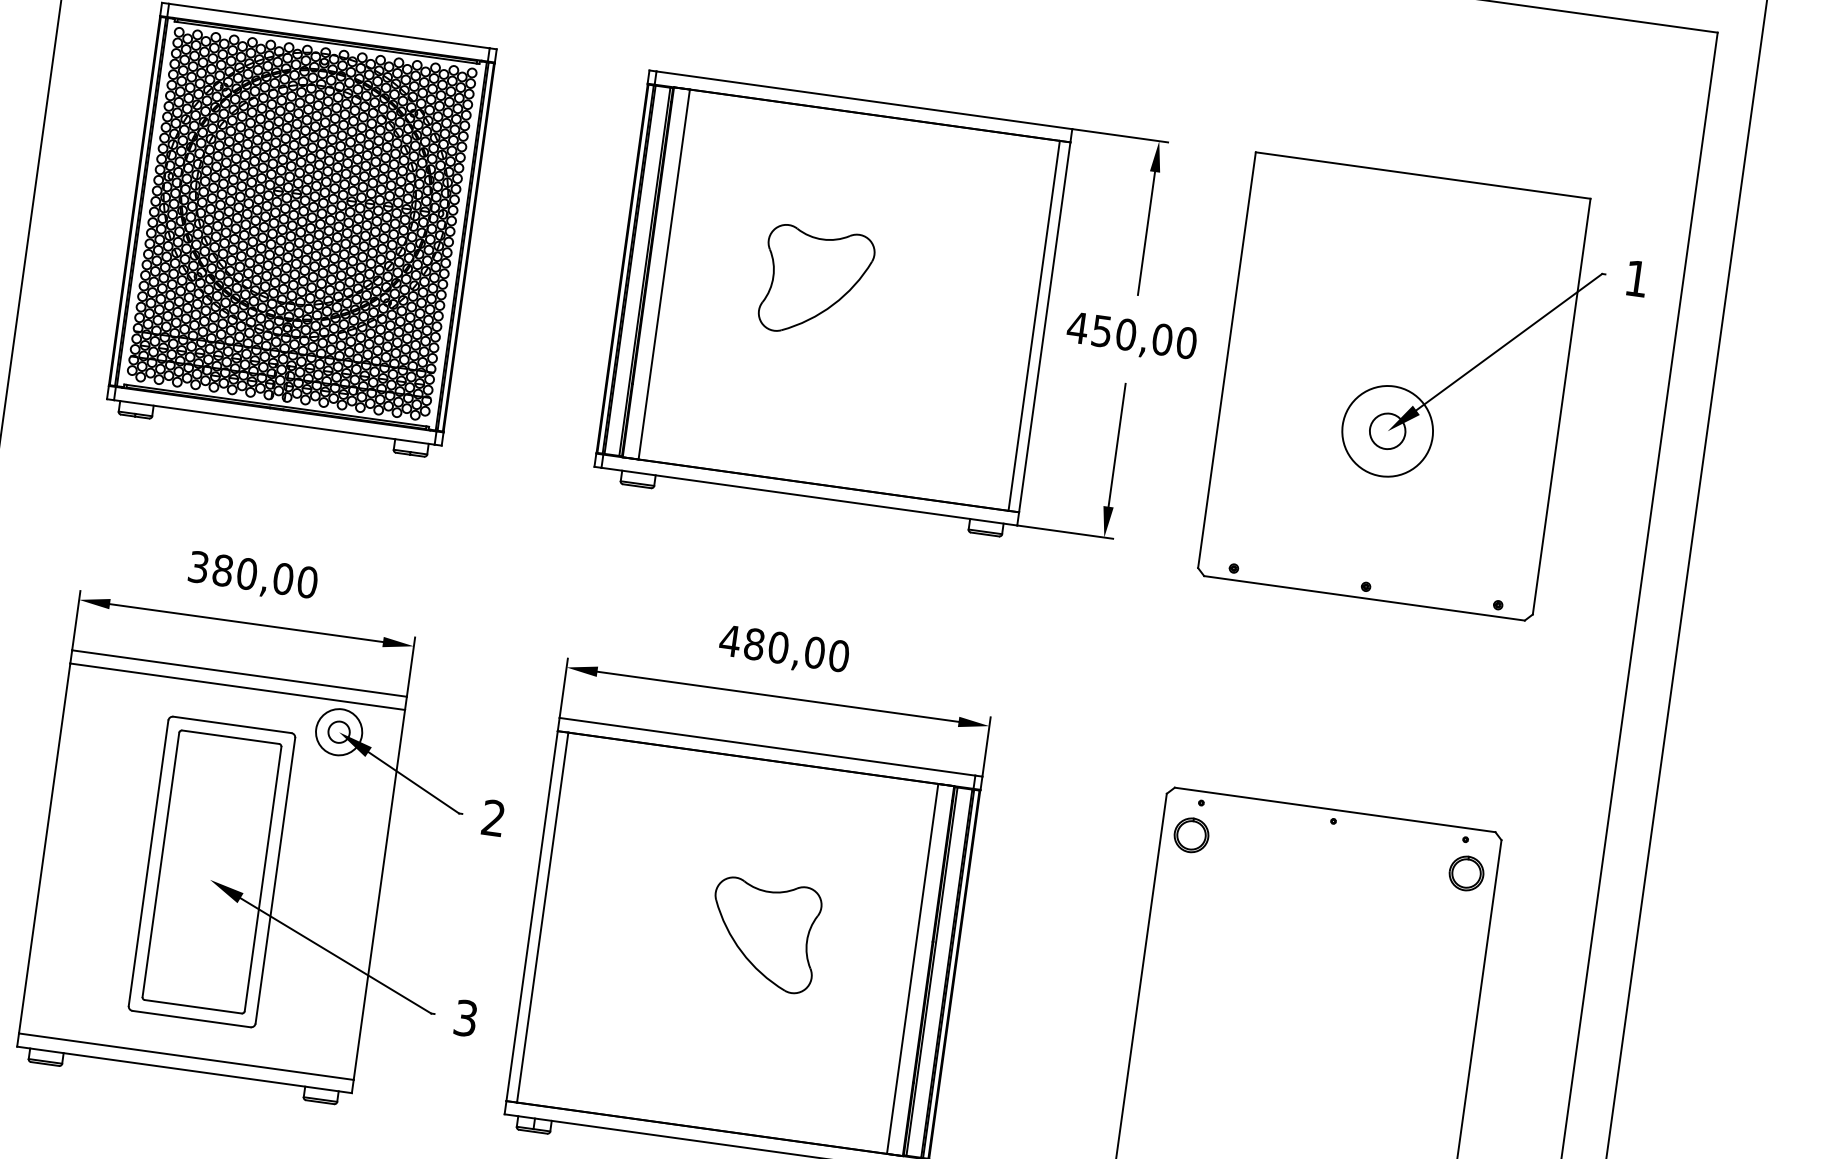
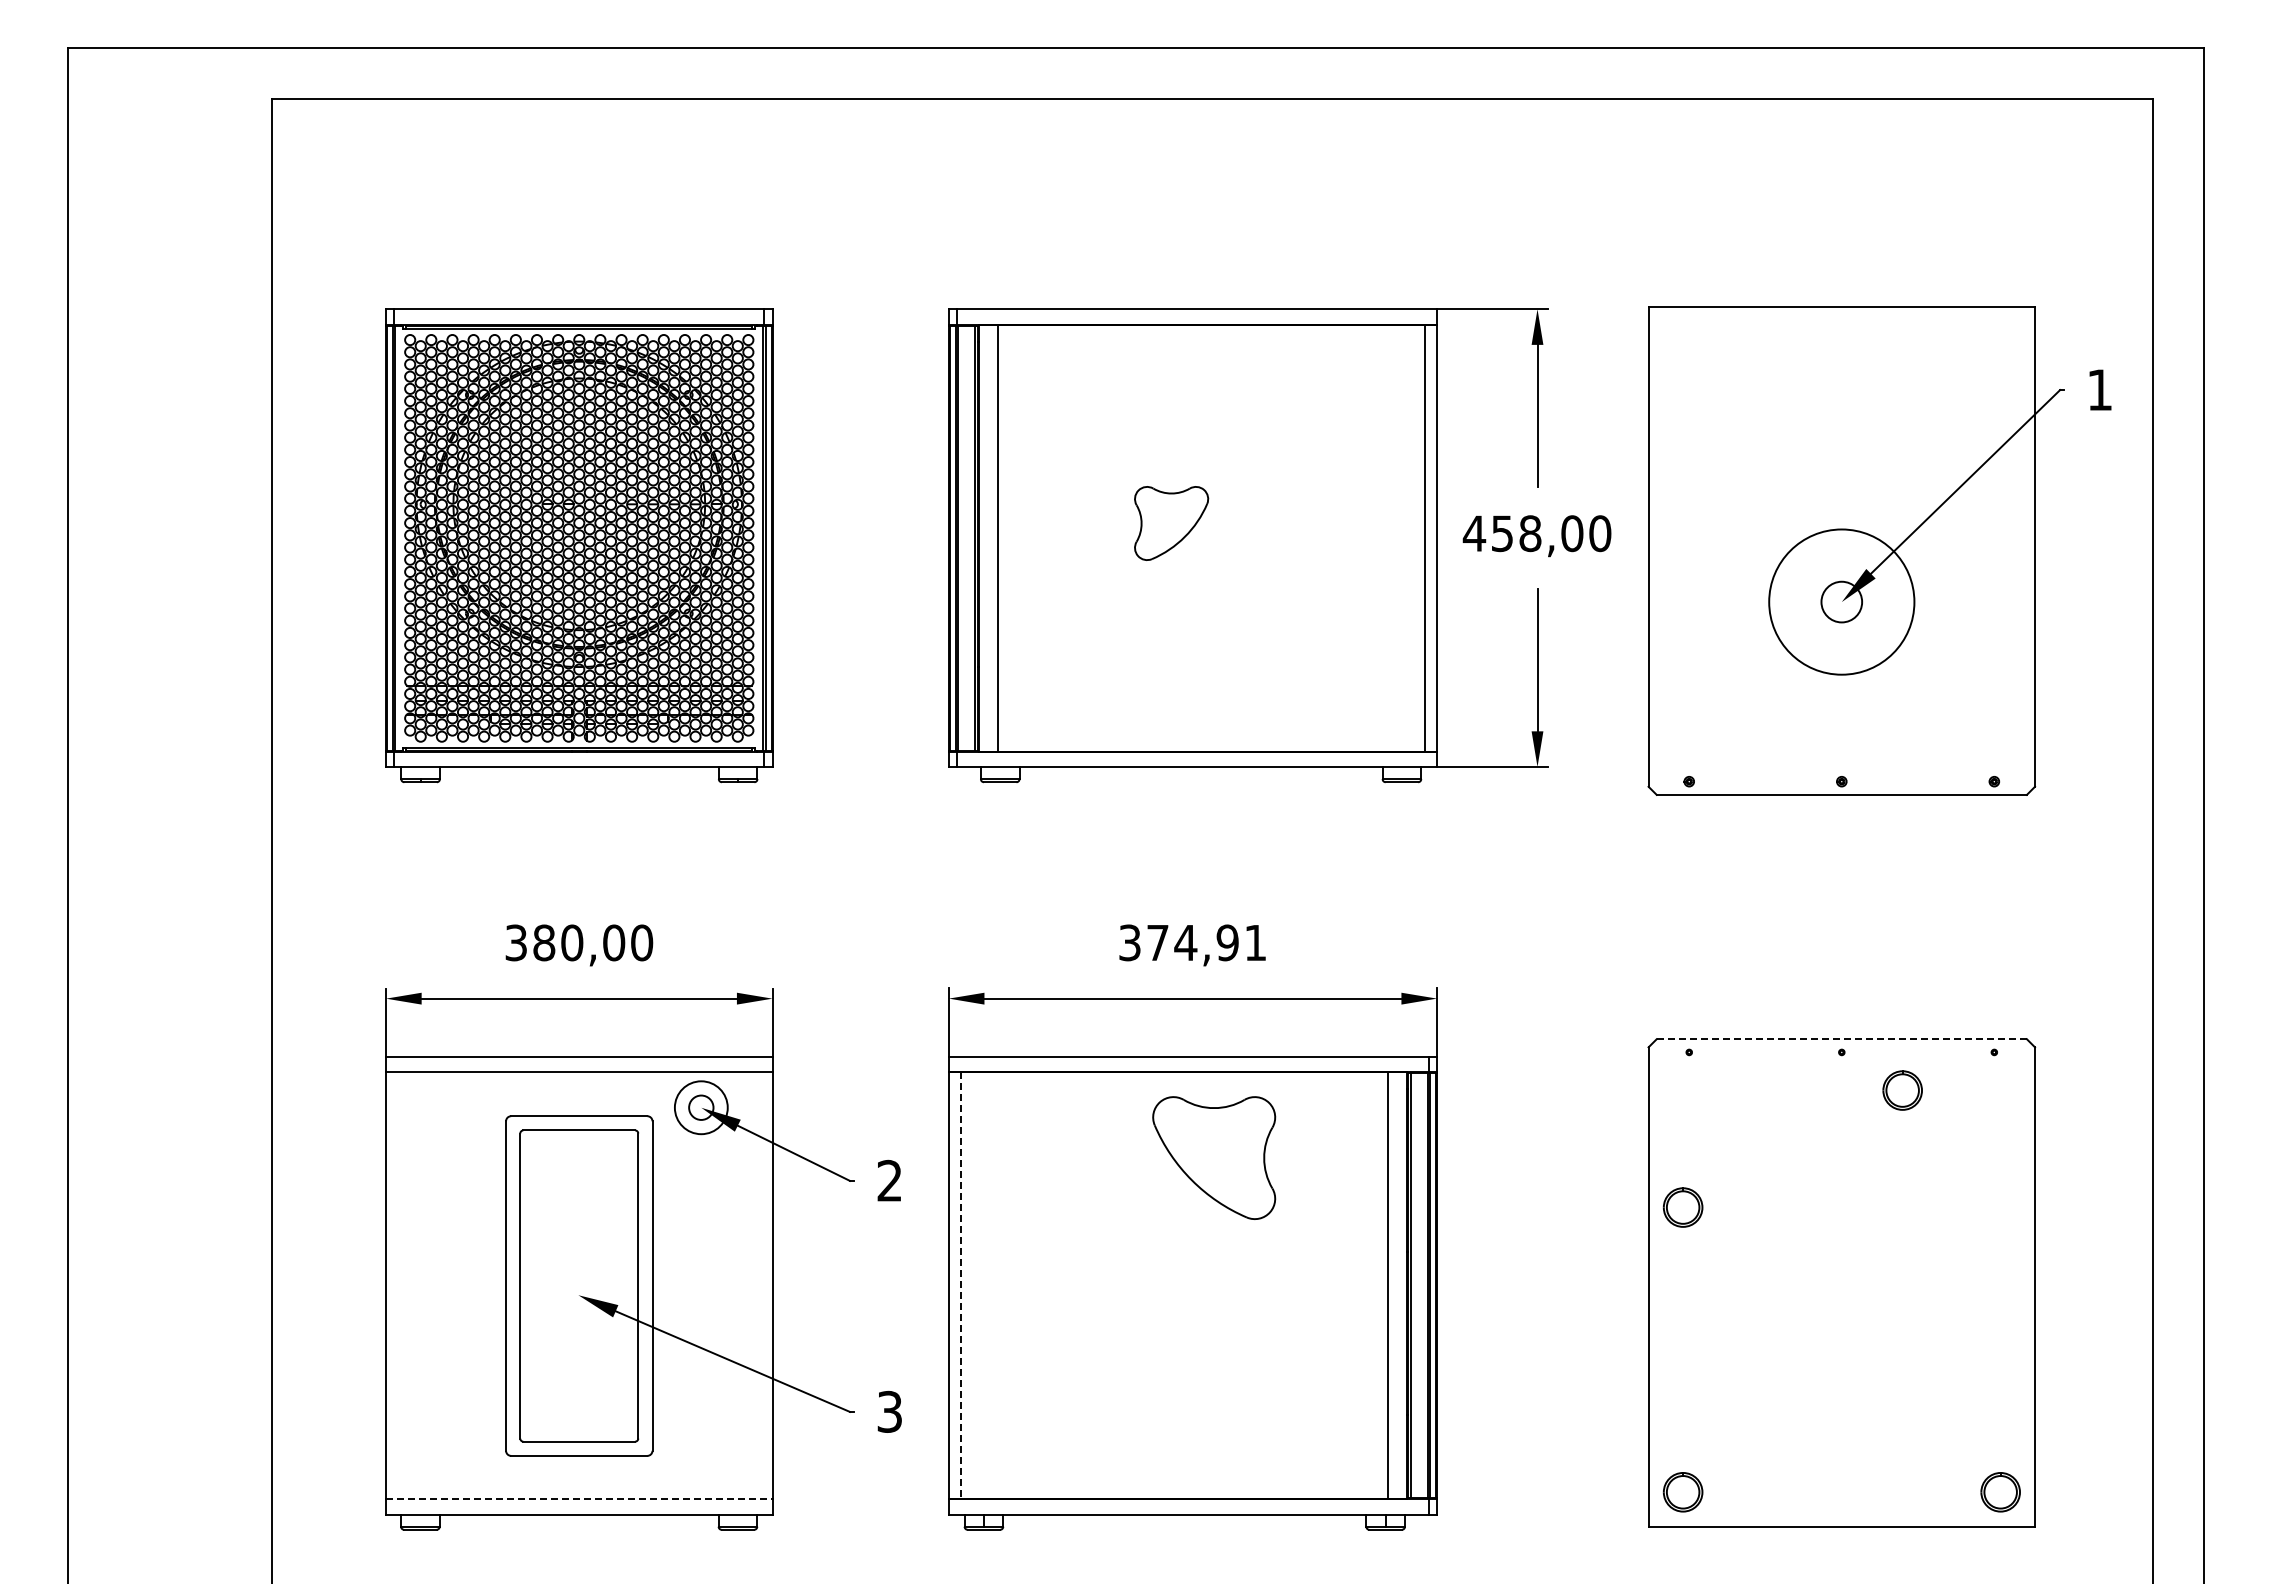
part: (816, 282) -> (1171, 523), size x0.6
text: (1126, 334) -> (1530, 533), 450,00 -> 458,00
circle: (1387, 430) -> (1841, 601), size x1.4
text: (784, 648) -> (1192, 942), 480,00 -> 374,91
line: (1334, 810) -> (1841, 1039), solid -> dashed
part: (1191, 835) -> (1682, 1207), moved
part: (1466, 873) -> (1902, 1090), moved
line: (543, 917) -> (961, 1285), solid -> dashed
part: (764, 934) -> (1214, 1157), moved
line: (186, 1056) -> (579, 1499), solid -> dashed

